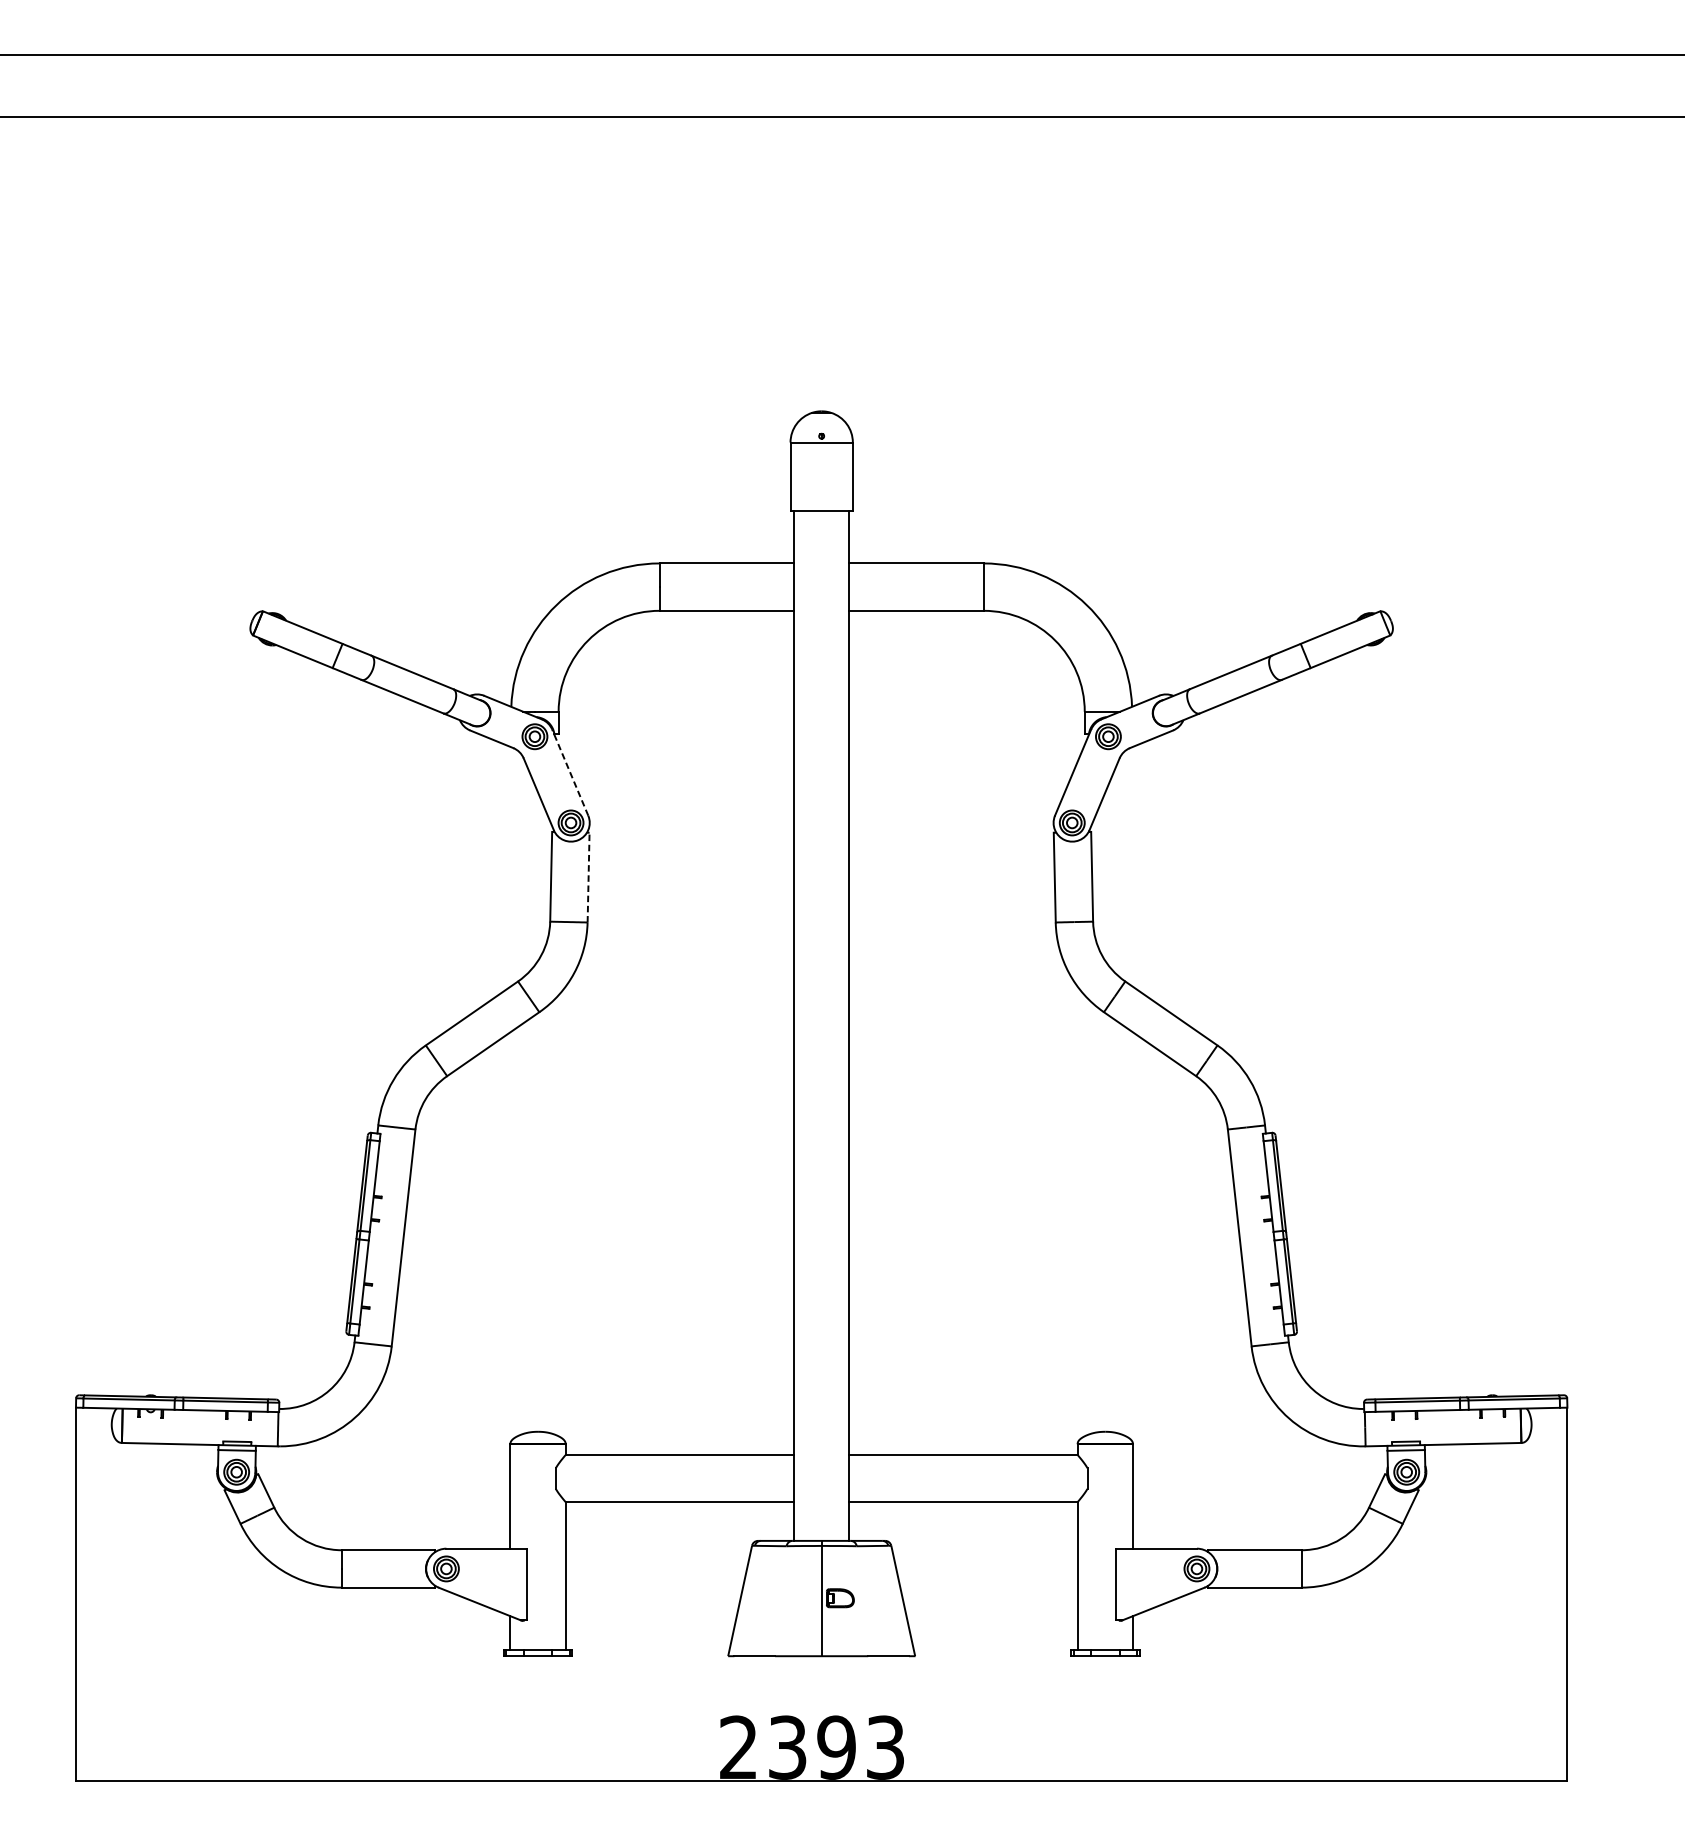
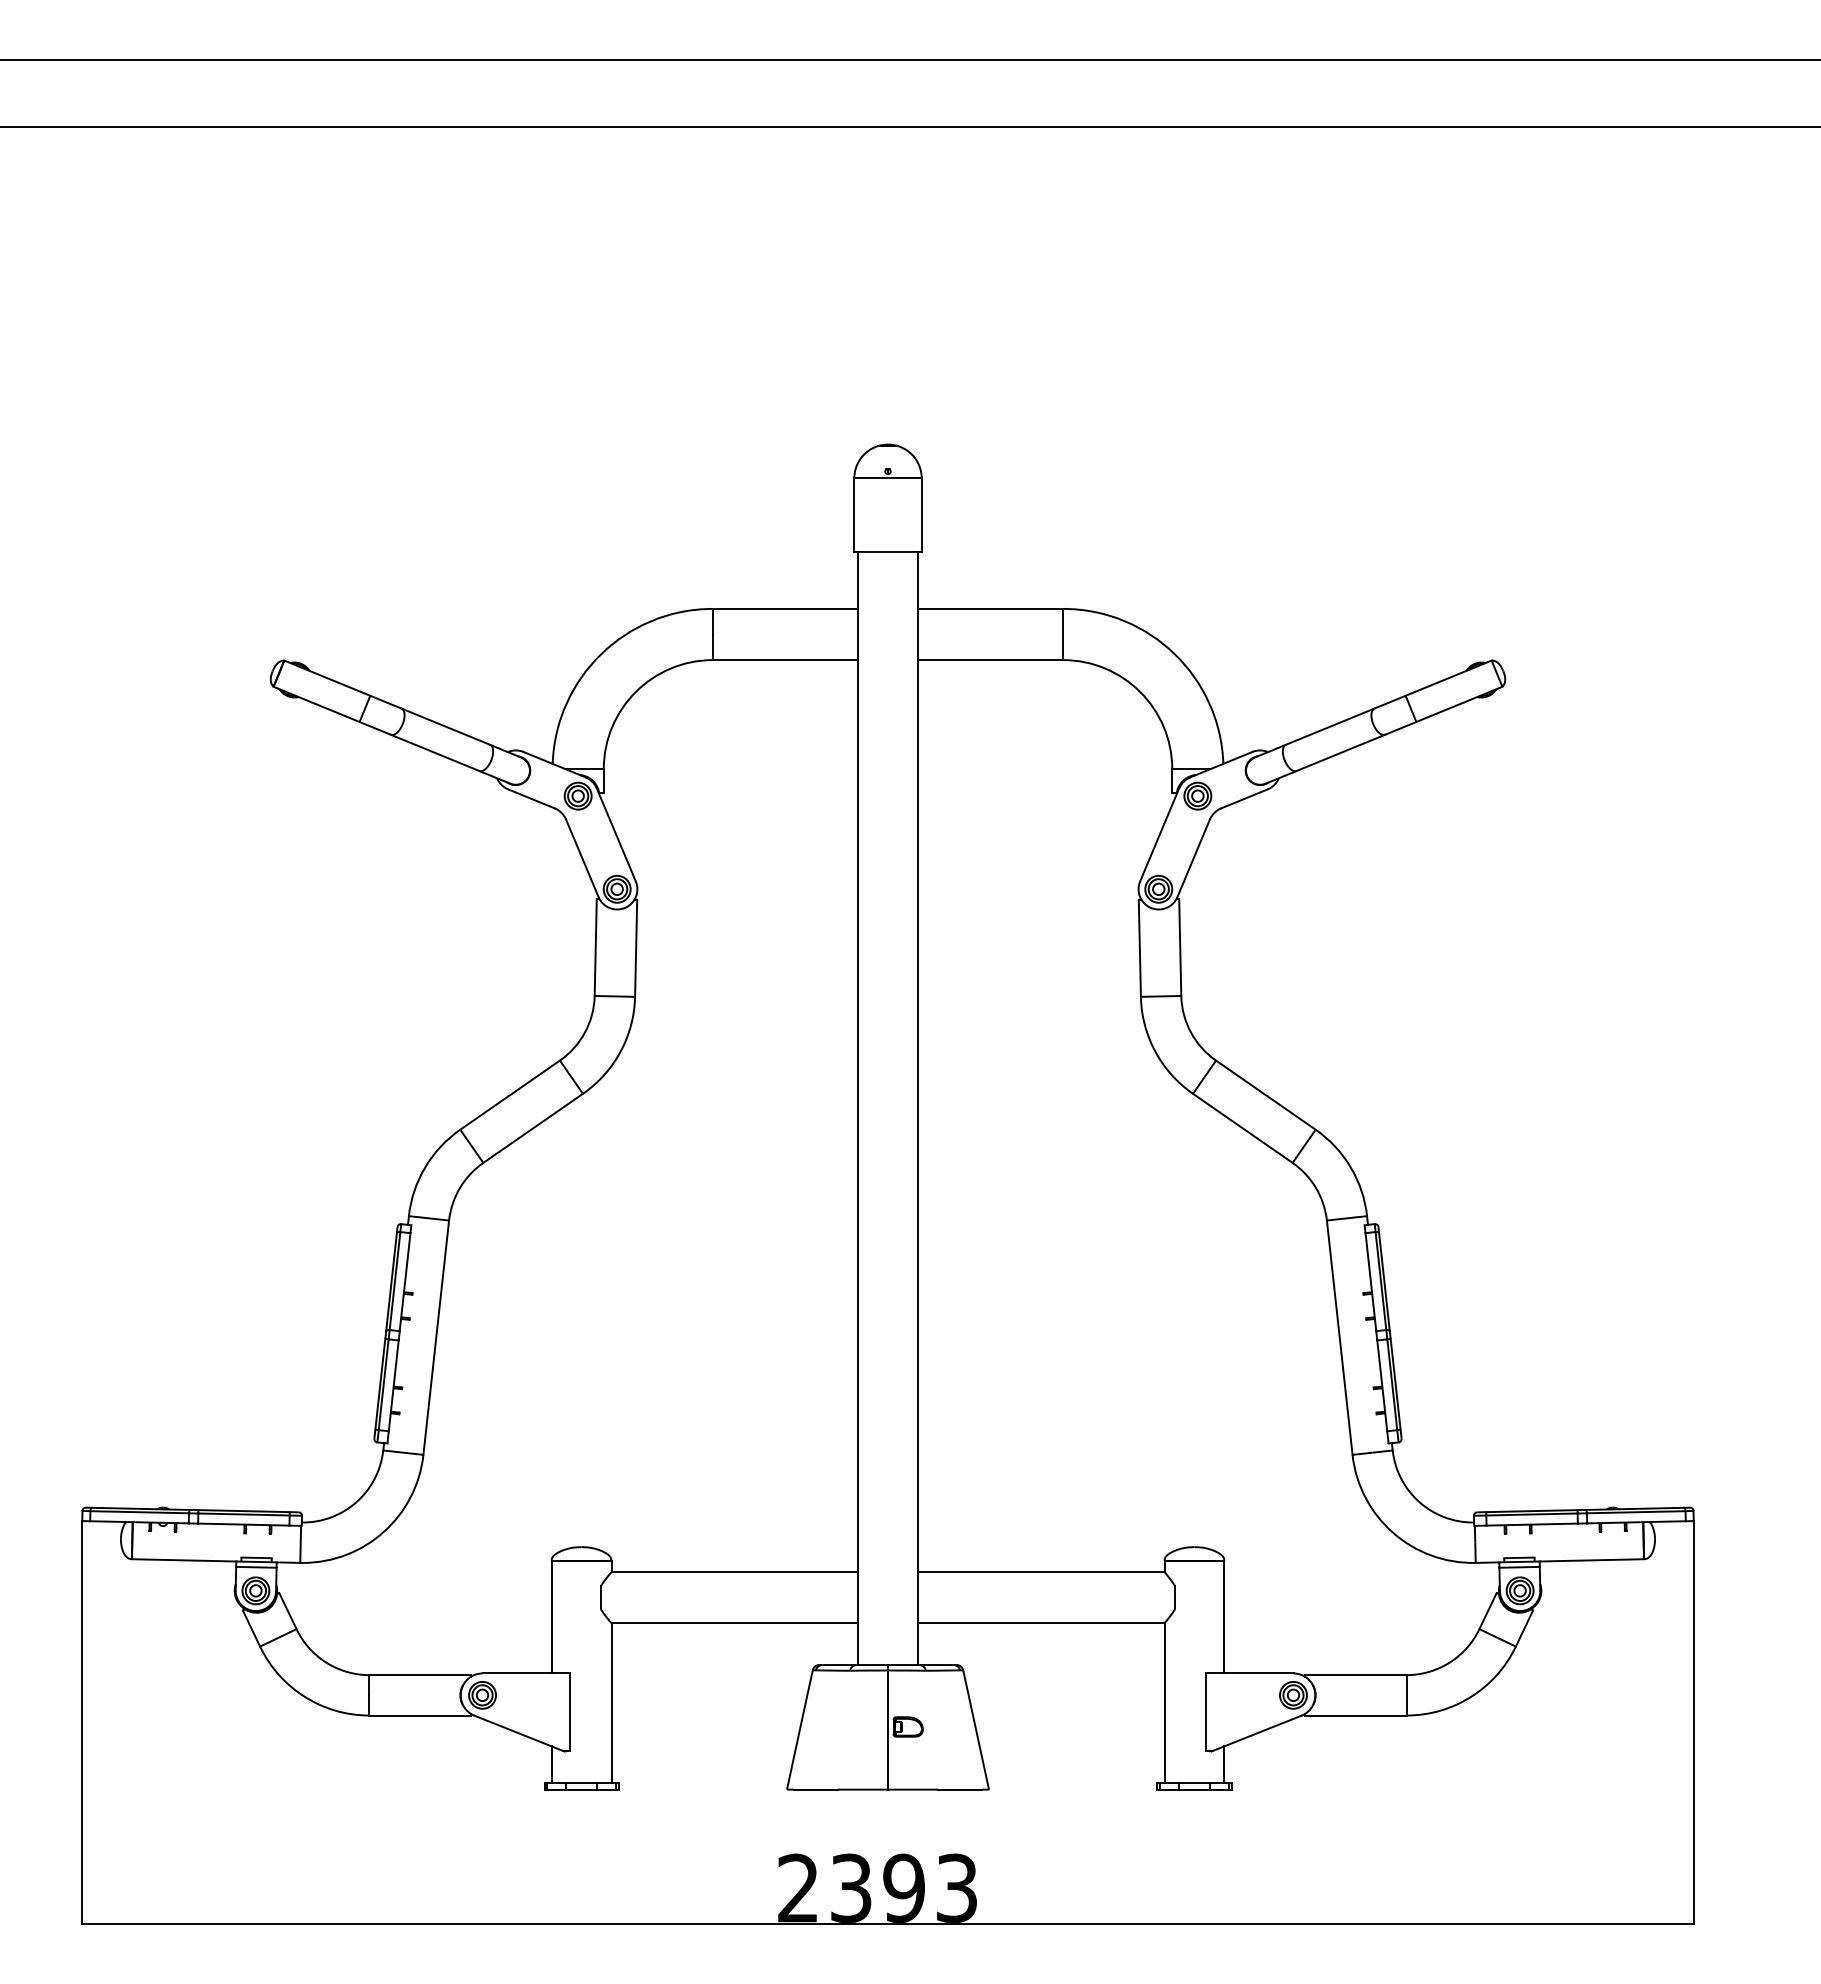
line: (570, 772) -> (616, 834), dashed -> solid
line: (588, 877) -> (636, 948), dashed -> solid

